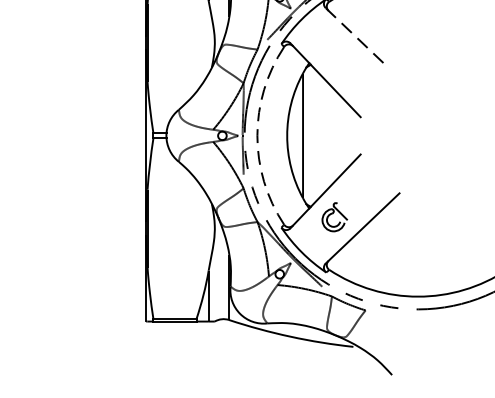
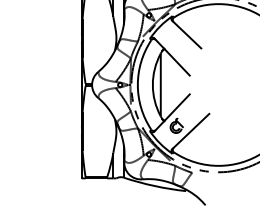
line: (356, 35) -> (187, 34), dashed -> solid
arc: (256, 136) -> (137, 85), dashed -> solid

